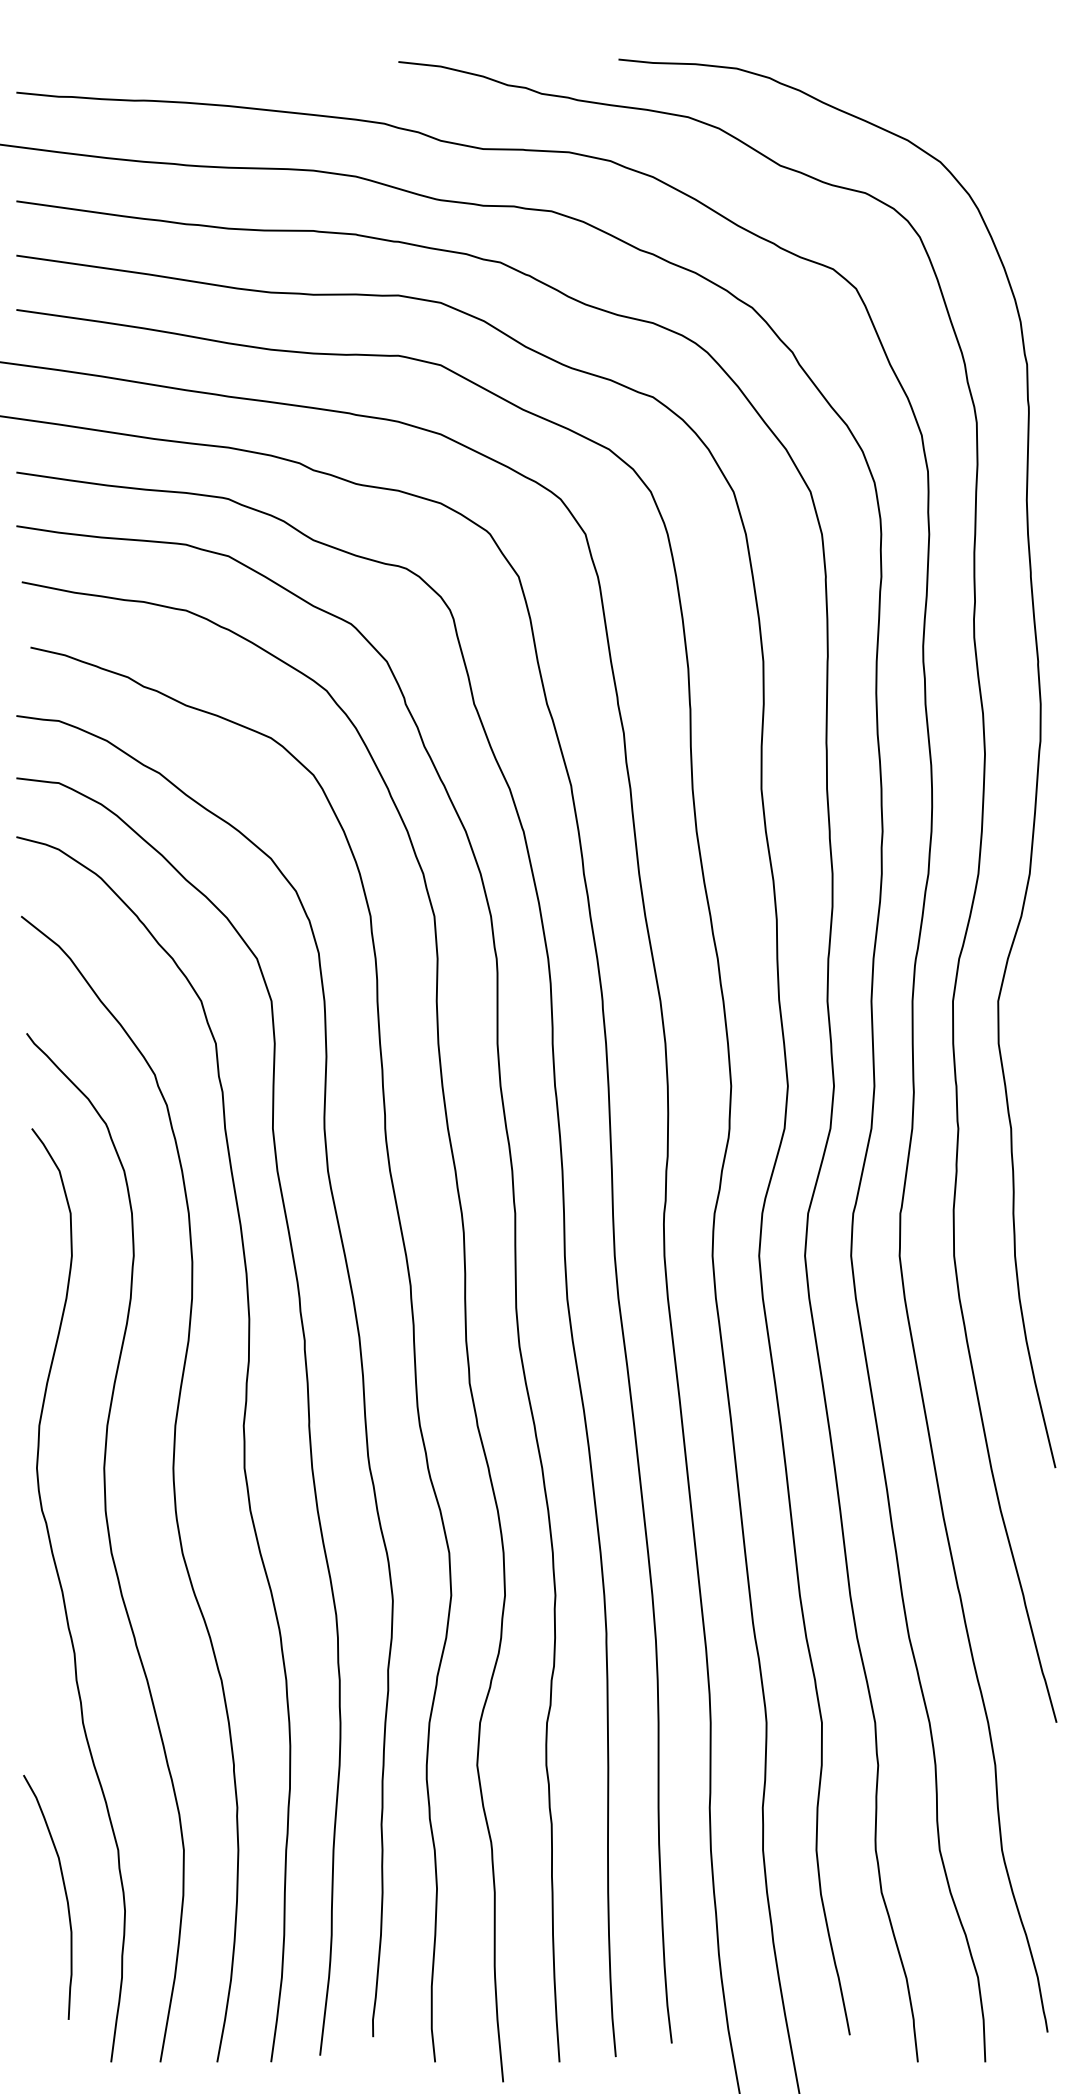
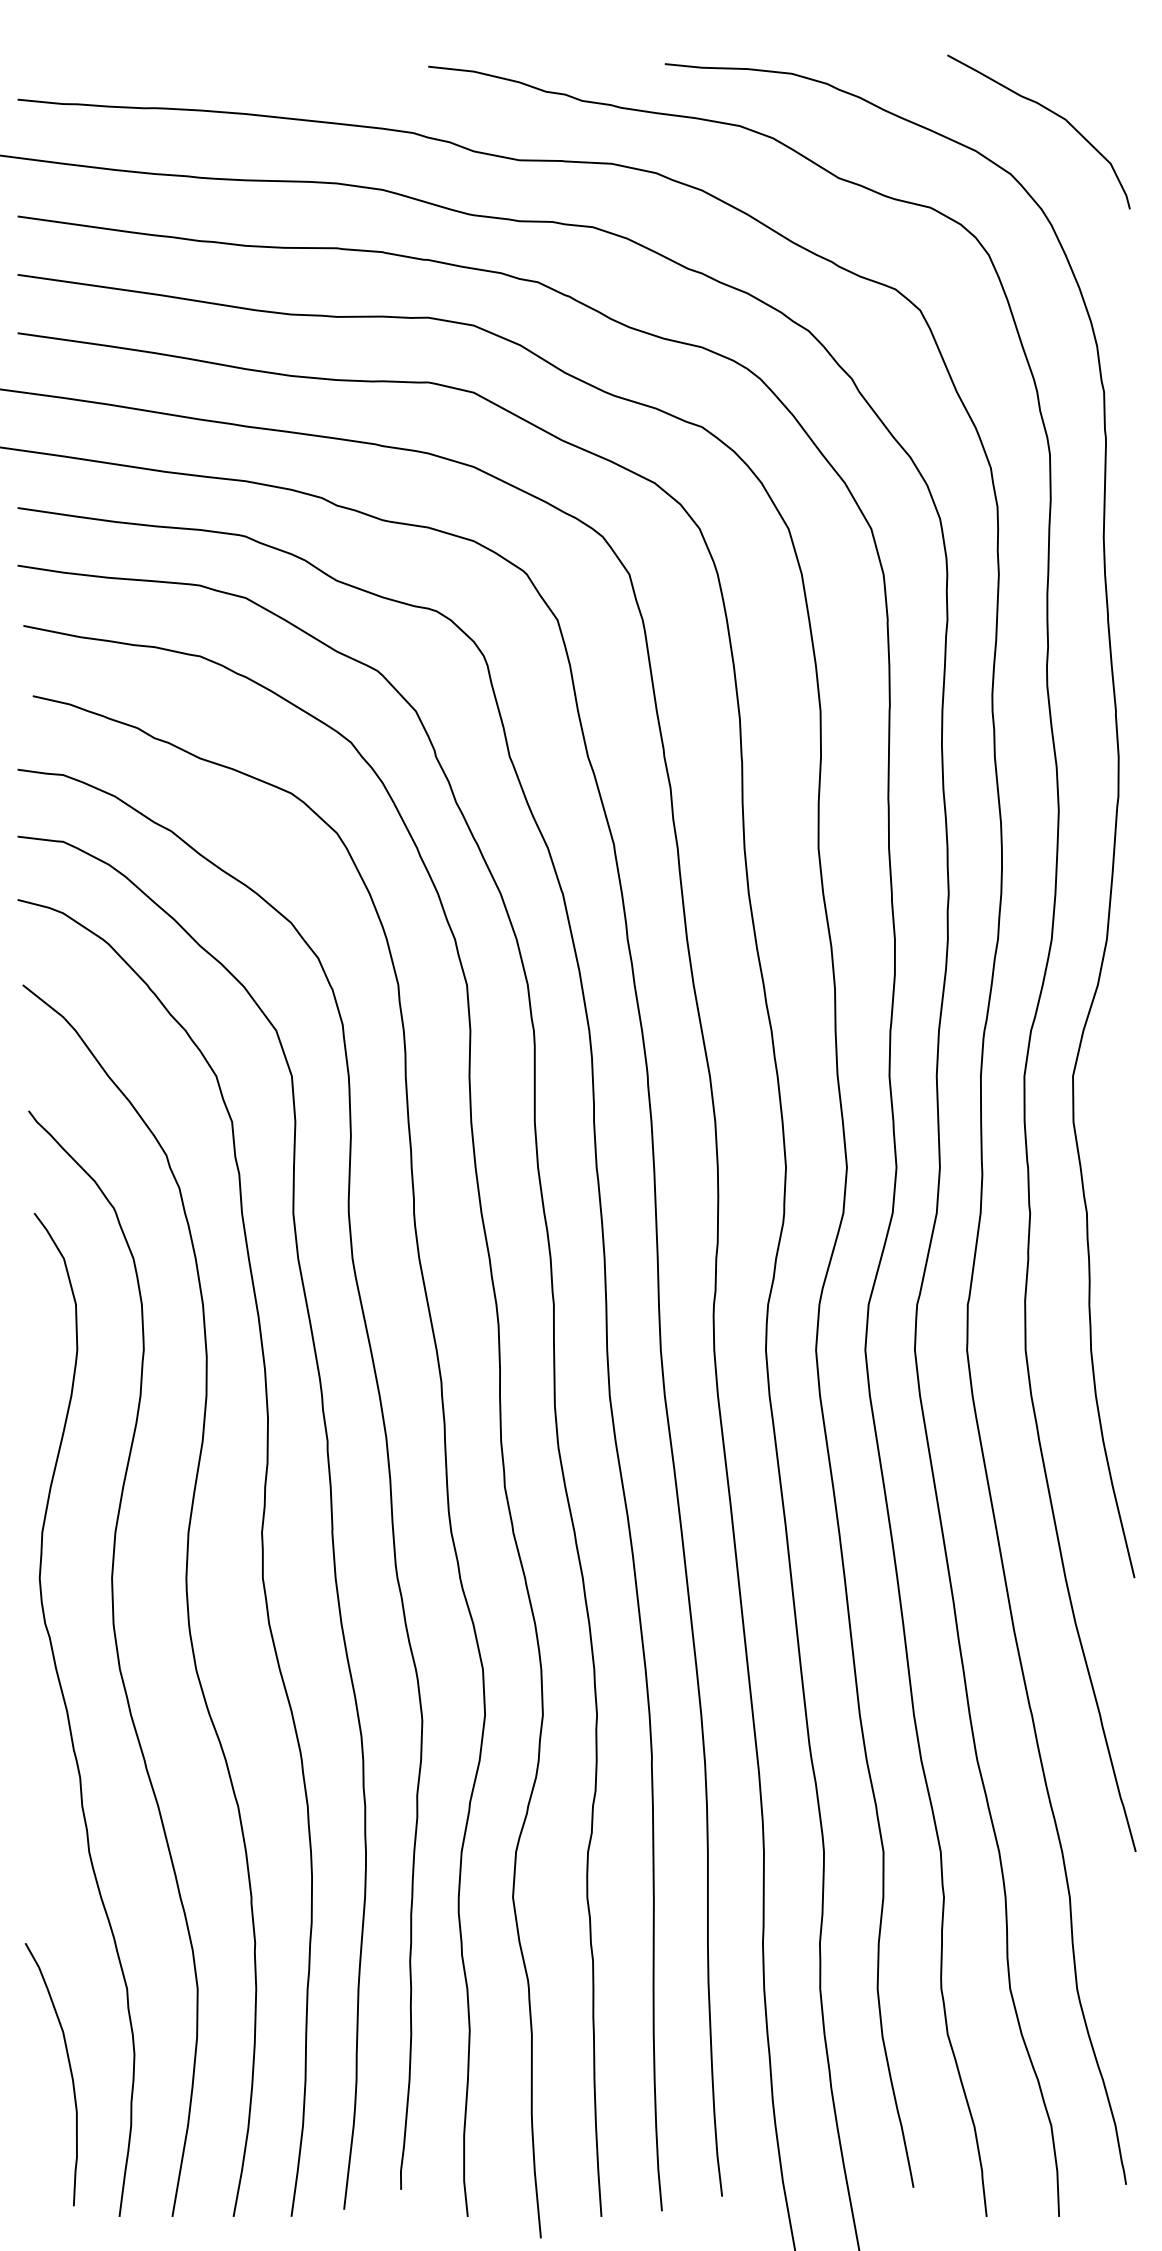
curve: (976, 103) -> (1049, 111), added
curve: (64, 1892) -> (69, 2069), moved

